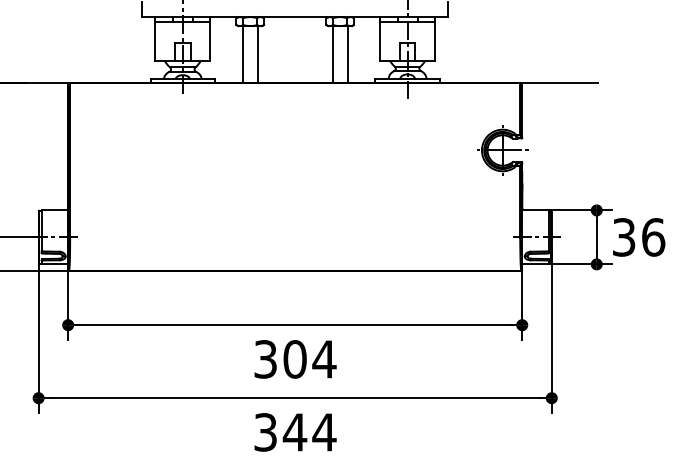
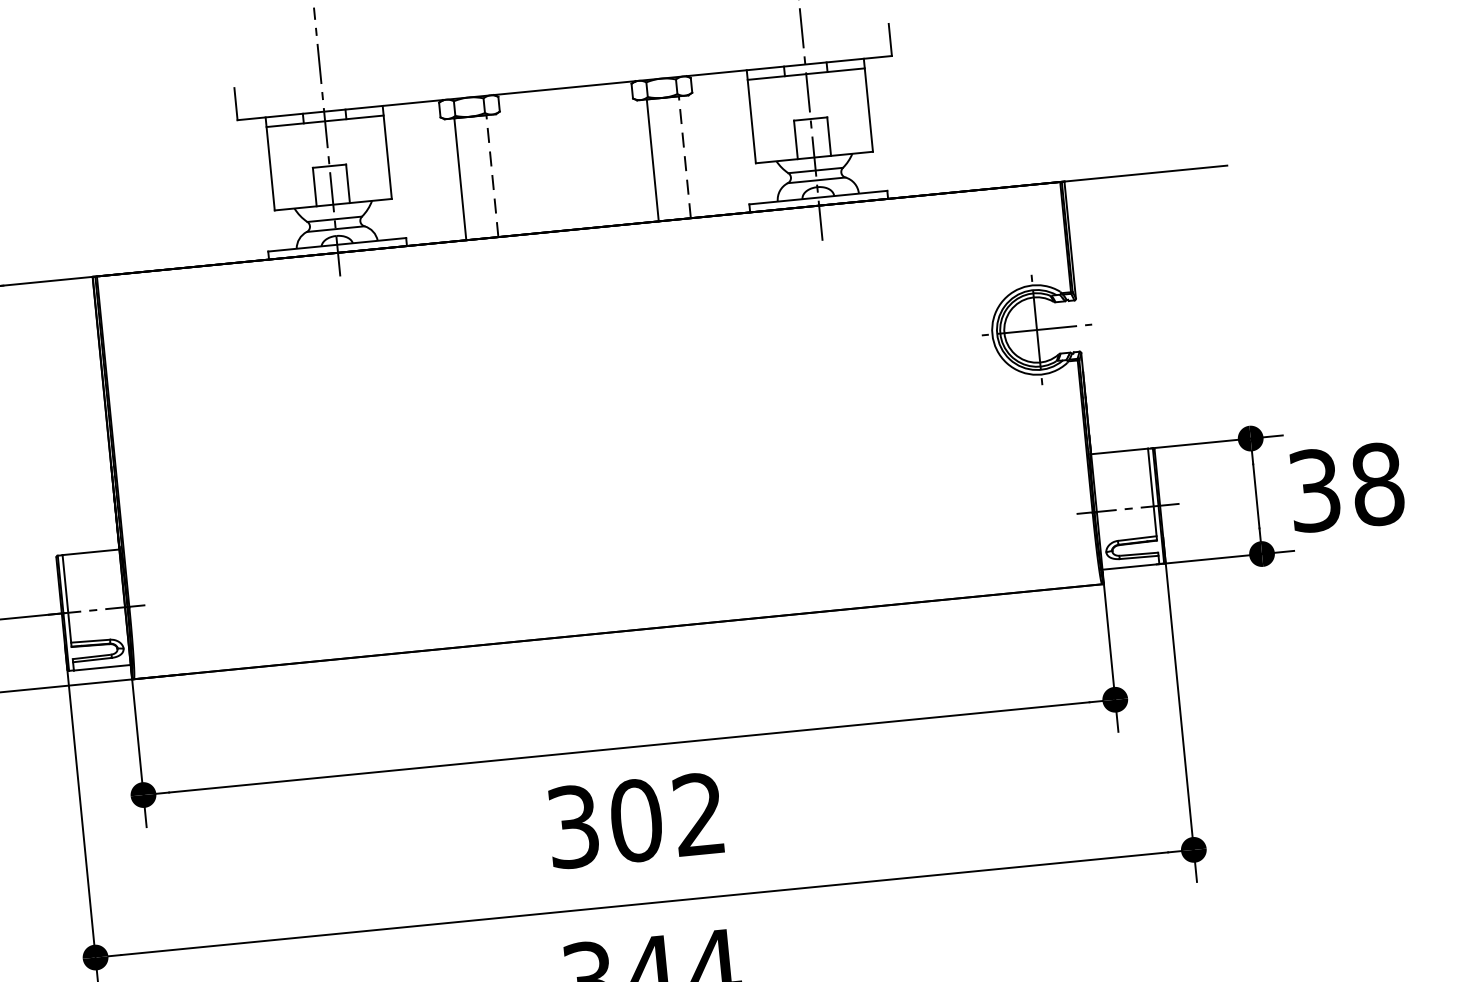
line: (257, 54) -> (491, 176), solid -> dashed
line: (347, 54) -> (684, 157), solid -> dashed
text: (653, 237) -> (1377, 484), 36 -> 38
text: (324, 359) -> (699, 814), 304 -> 302

